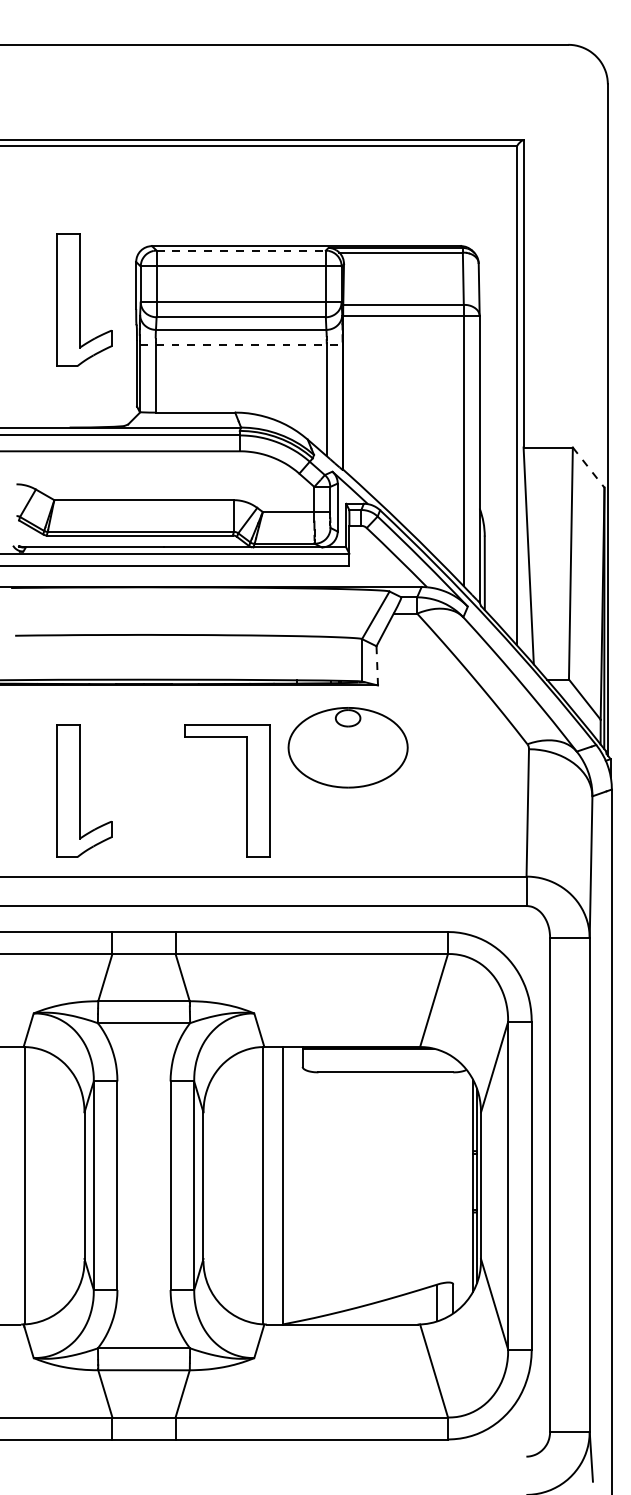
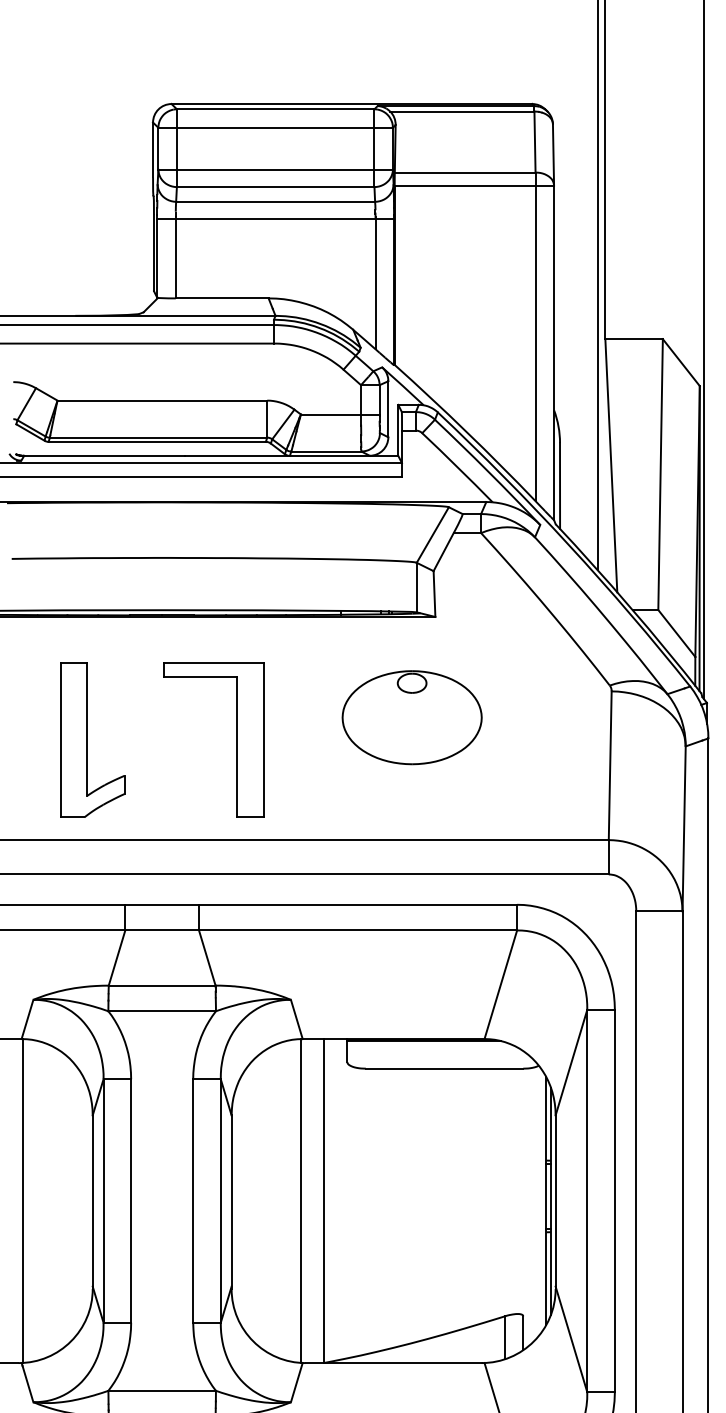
line: (241, 250) -> (275, 109), dashed -> solid
part: (84, 299) -> (92, 166), removed
line: (241, 344) -> (275, 218), dashed -> solid
line: (588, 467) -> (681, 362), dashed -> solid
line: (377, 665) -> (434, 593), dashed -> solid
part: (347, 747) -> (411, 717), moved
part: (246, 790) -> (236, 739), moved

